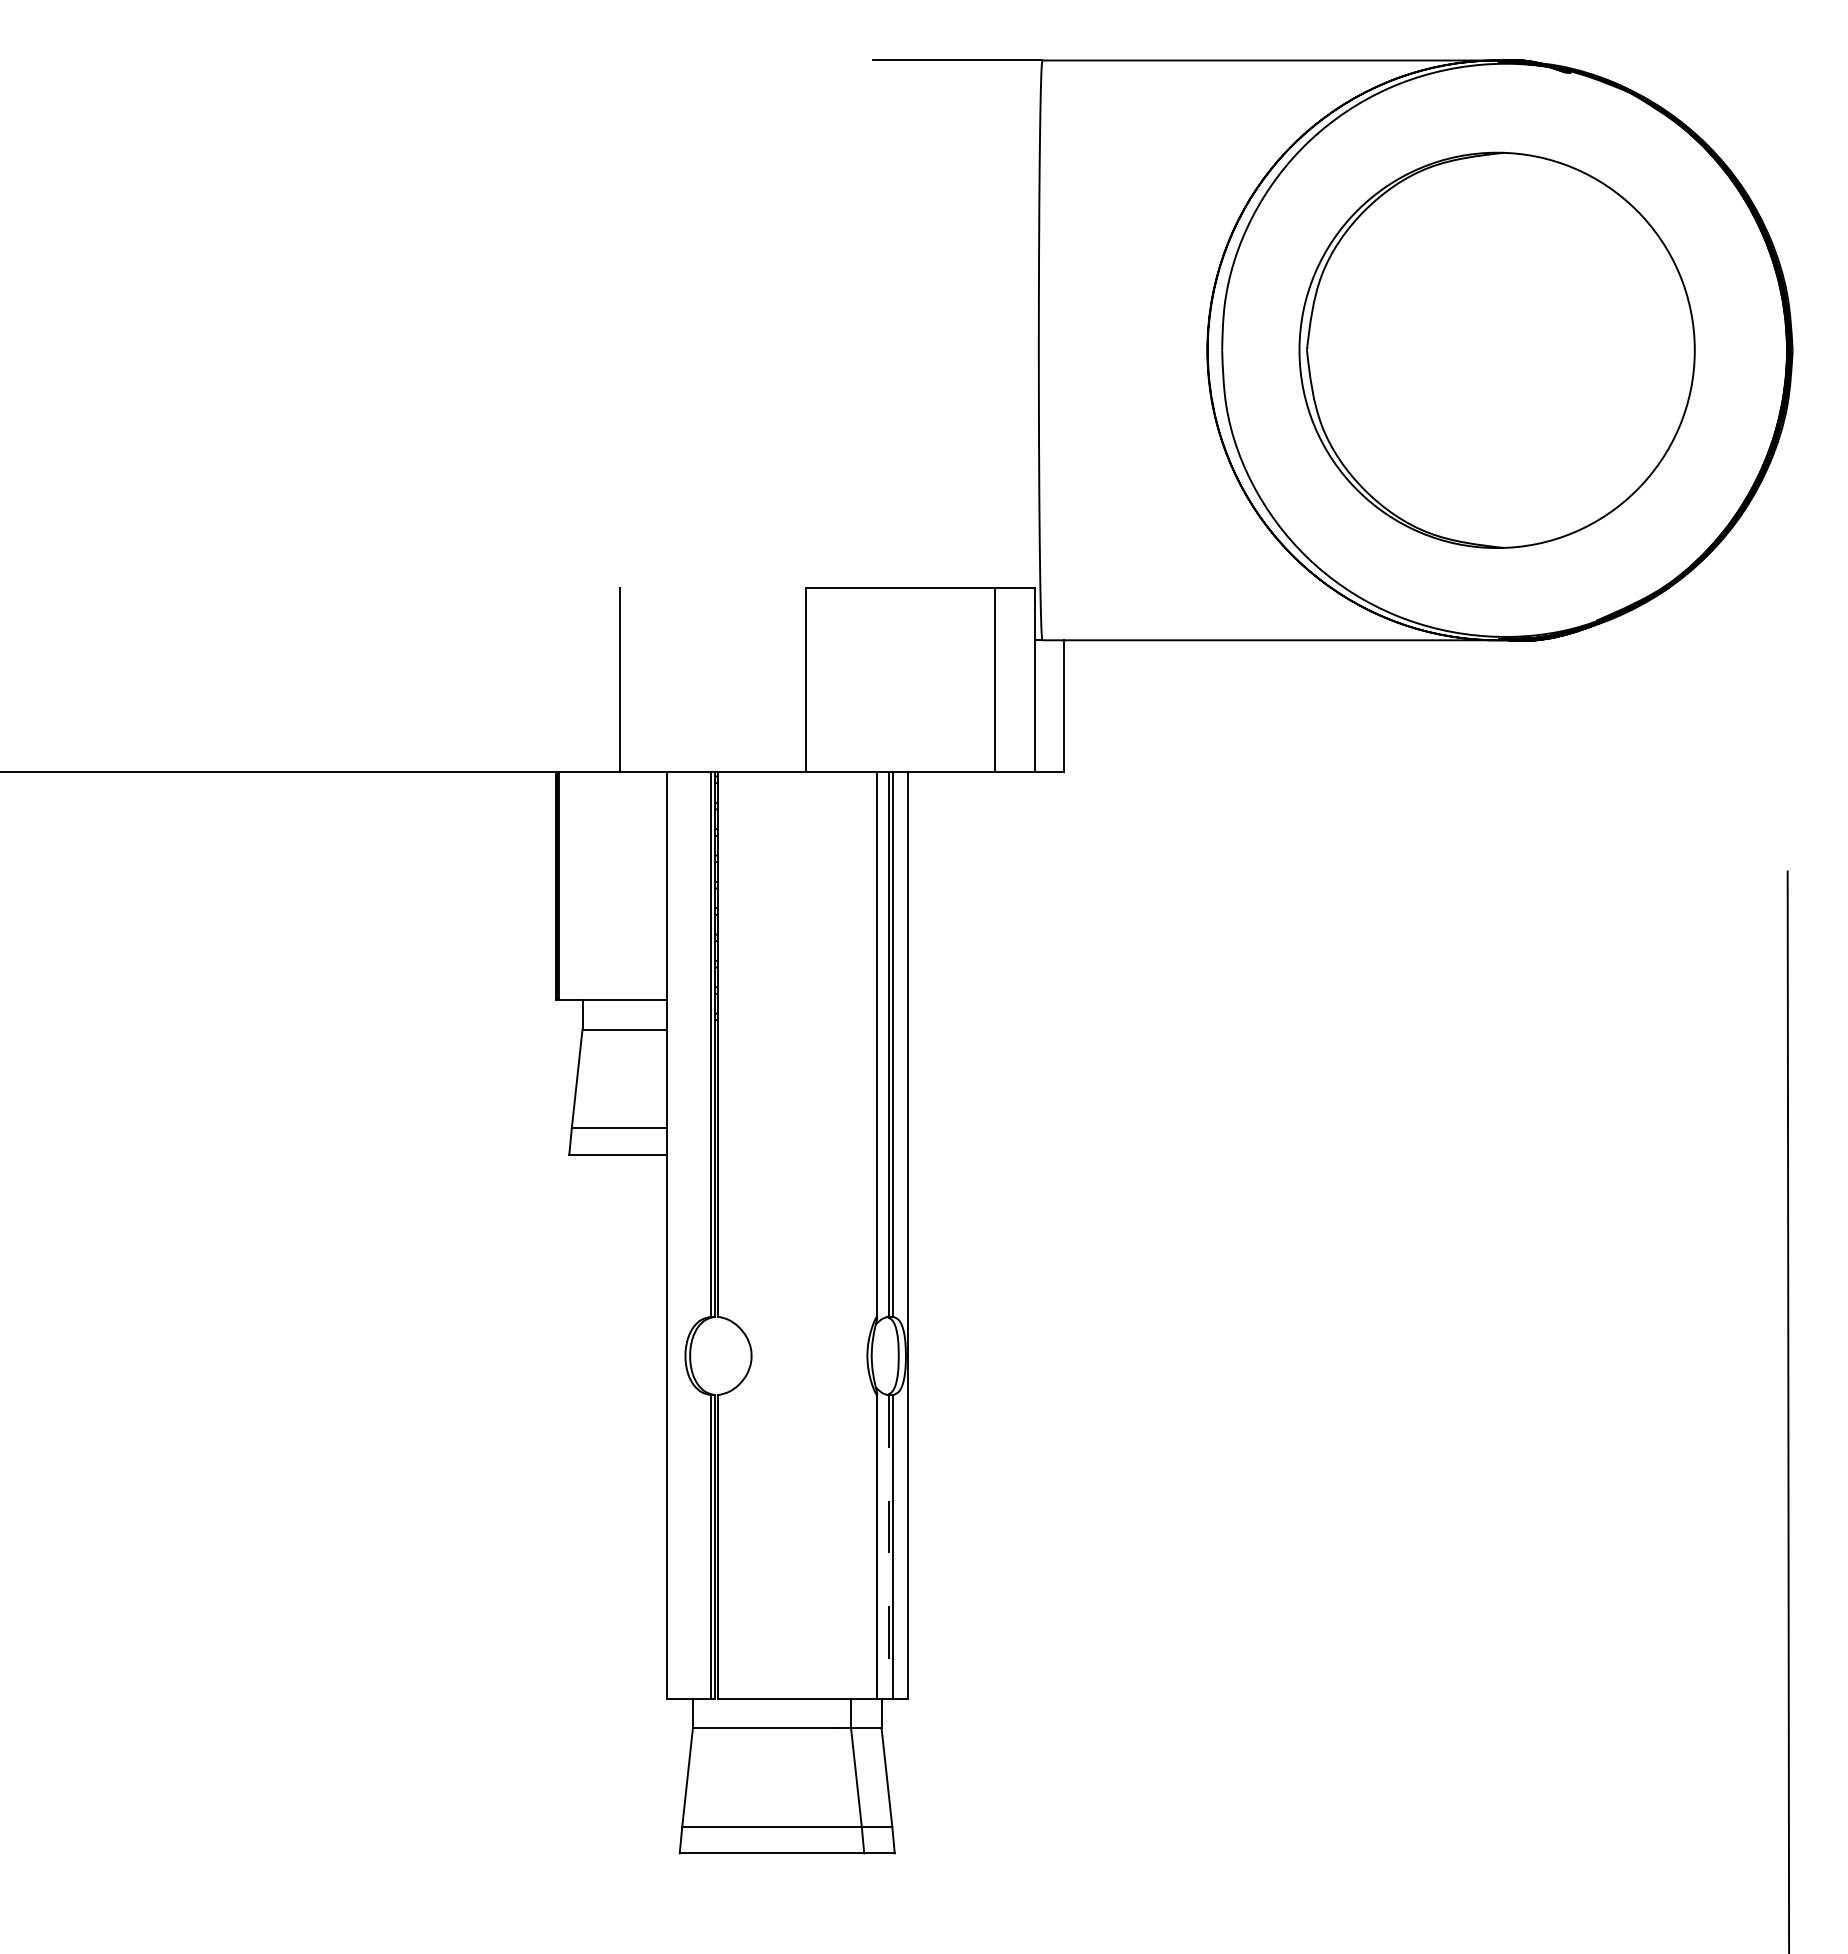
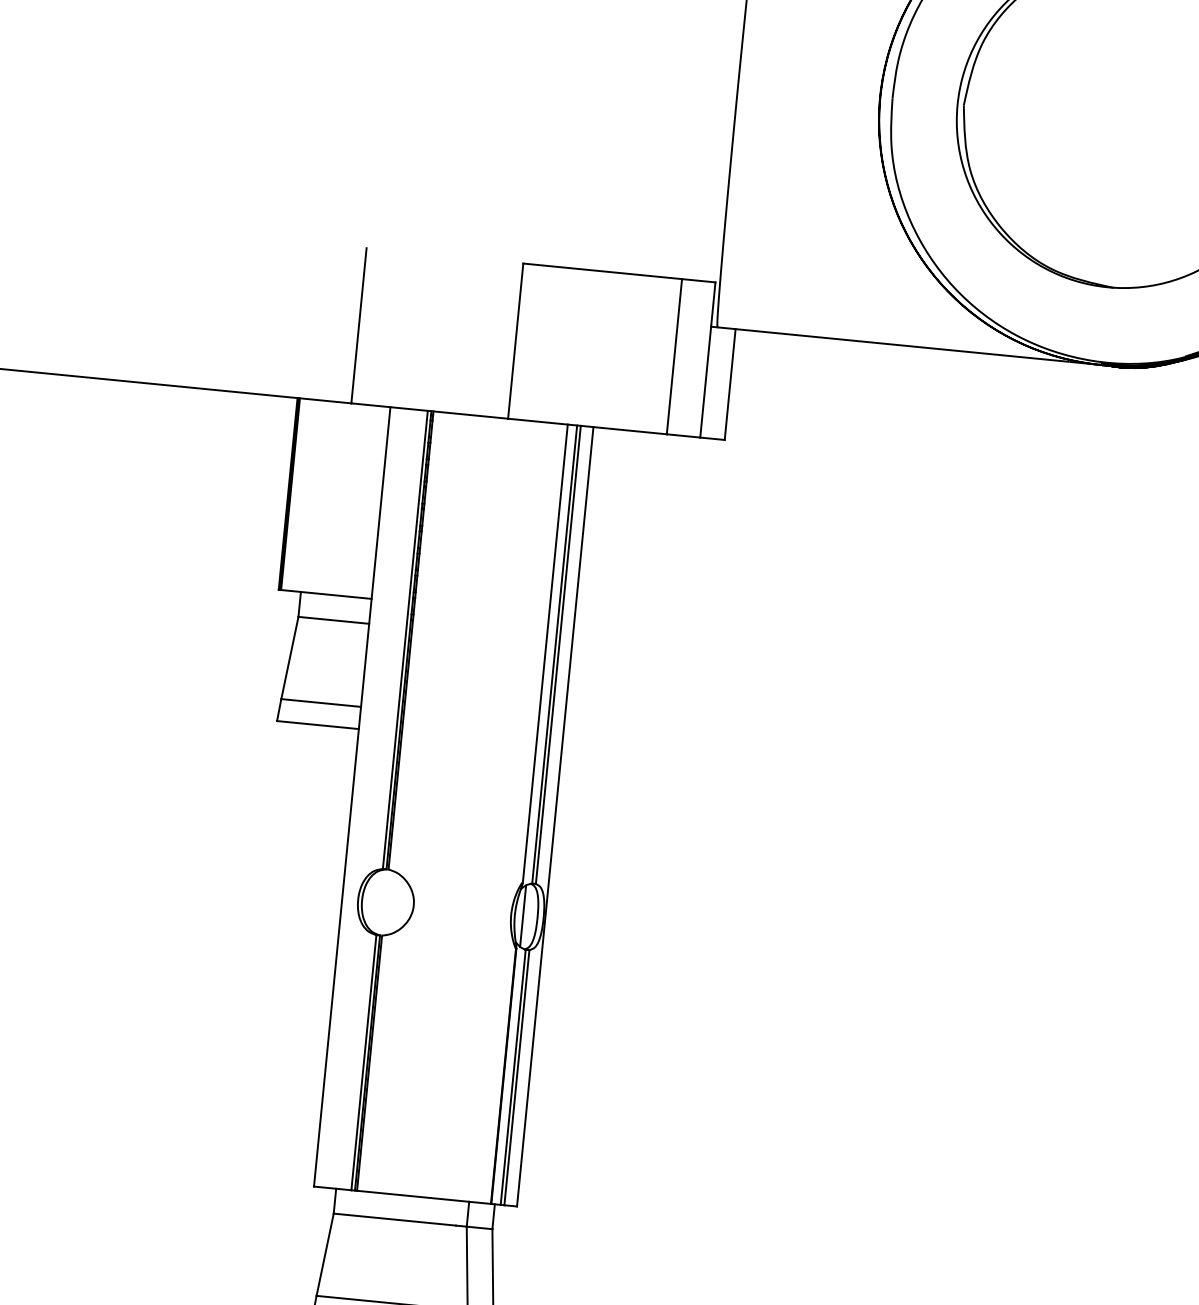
line: (881, 1355) -> (523, 915), added
line: (888, 1546) -> (513, 1076), dashed -> solid

